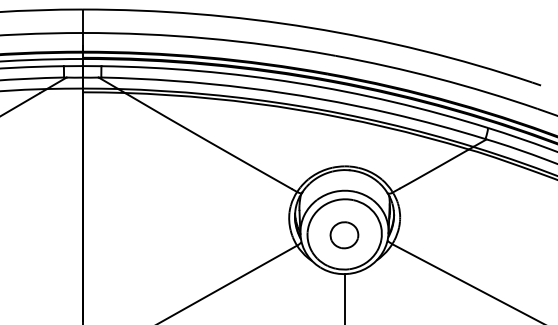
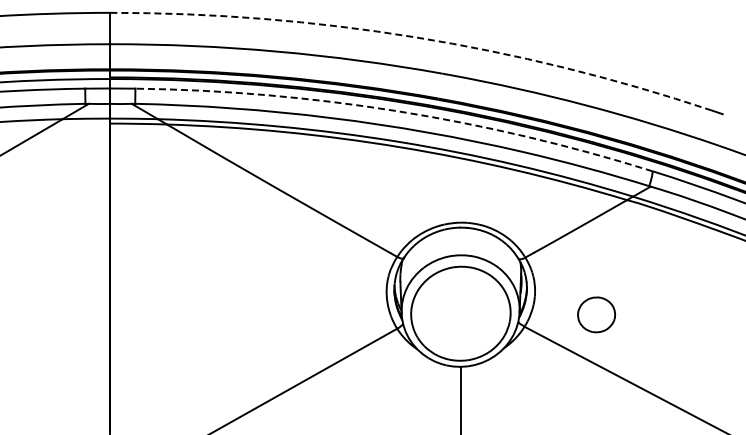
arc: (310, 27) -> (415, 37), solid -> dashed
arc: (297, 83) -> (397, 111), solid -> dashed
part: (344, 234) -> (596, 314), moved

